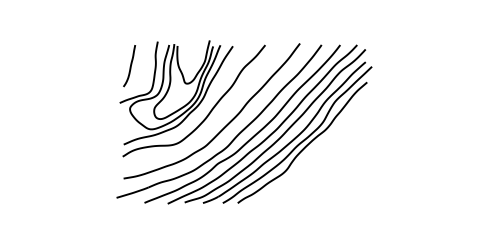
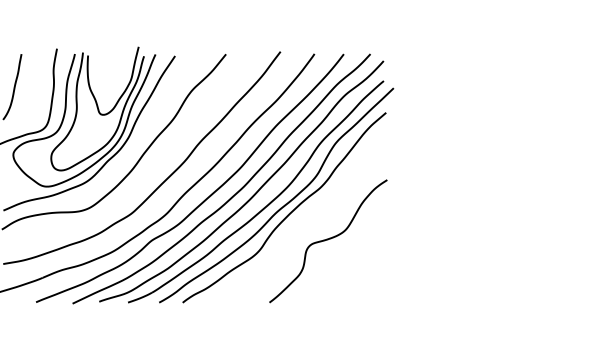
curve: (330, 163) -> (328, 240), added

